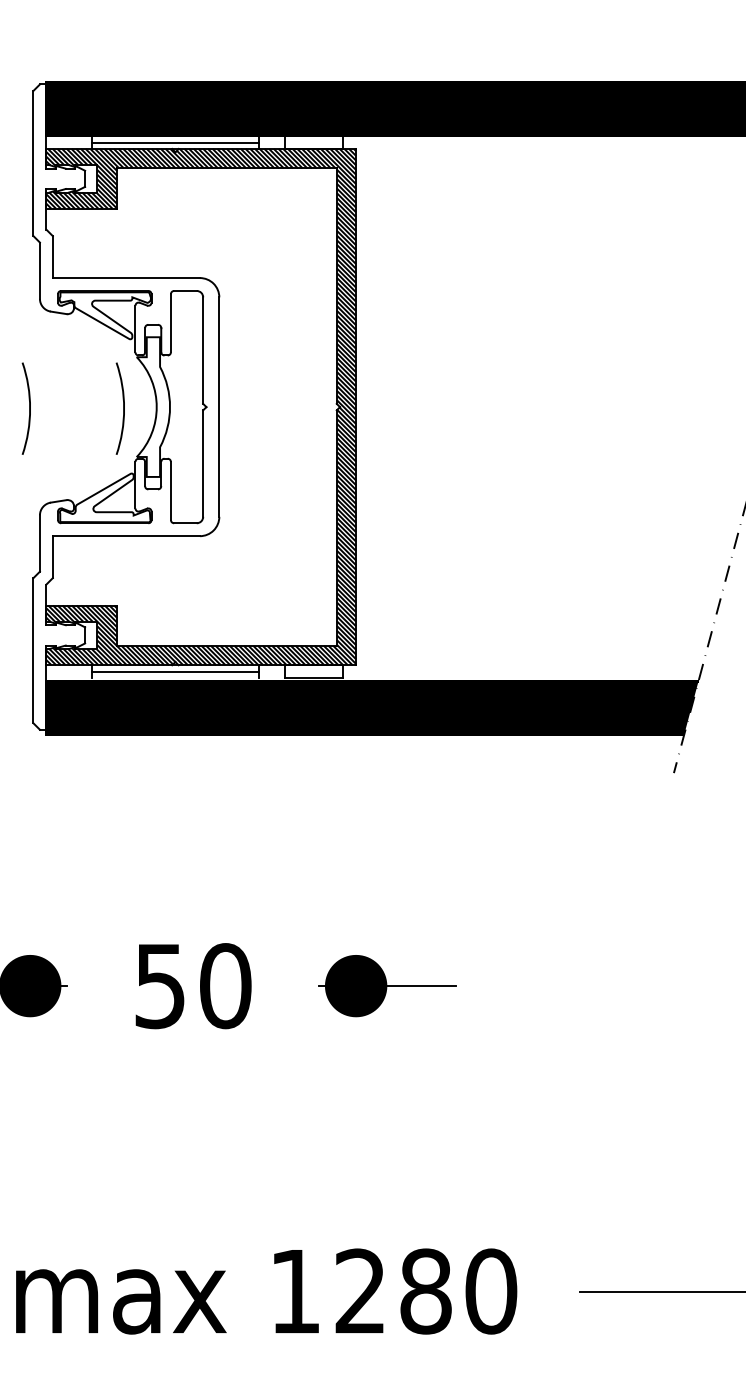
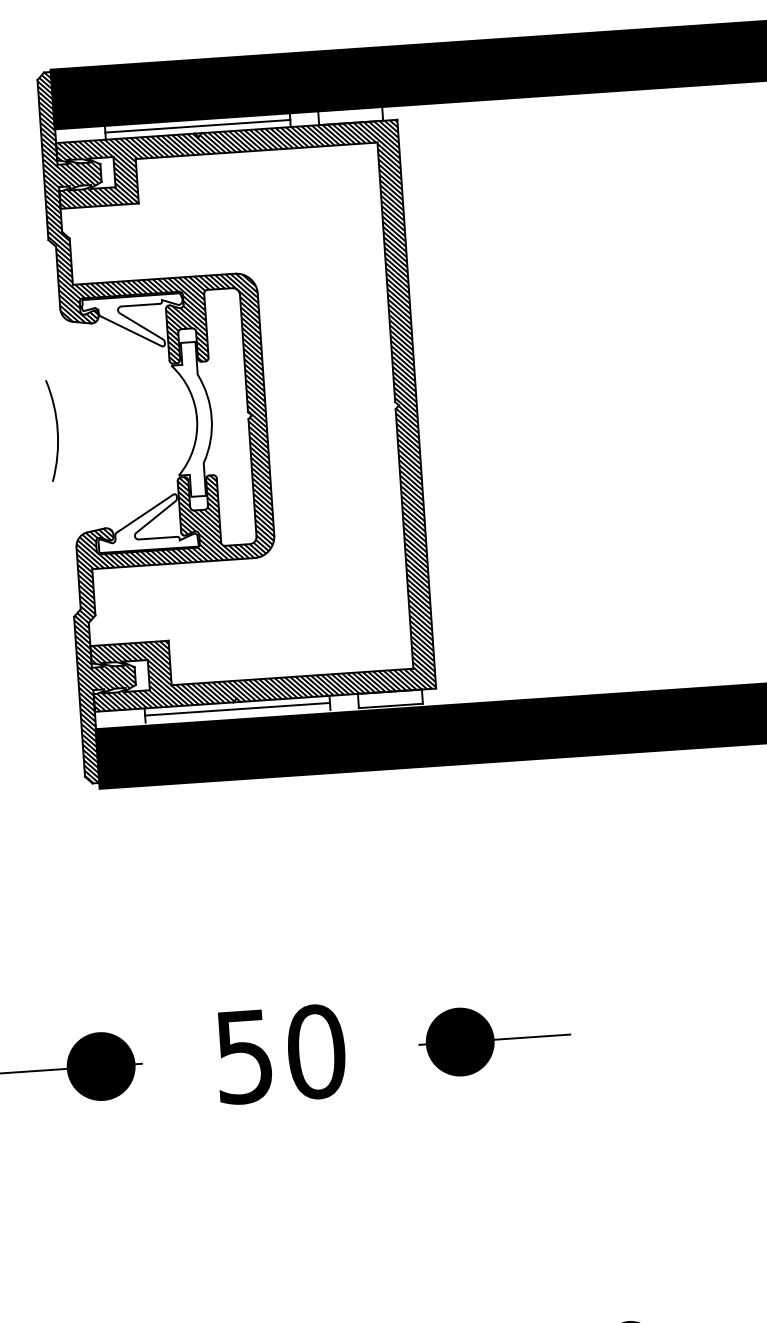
hatch: (126, 406) -> (163, 420), added
arc: (123, 408) -> (160, 423), removed

